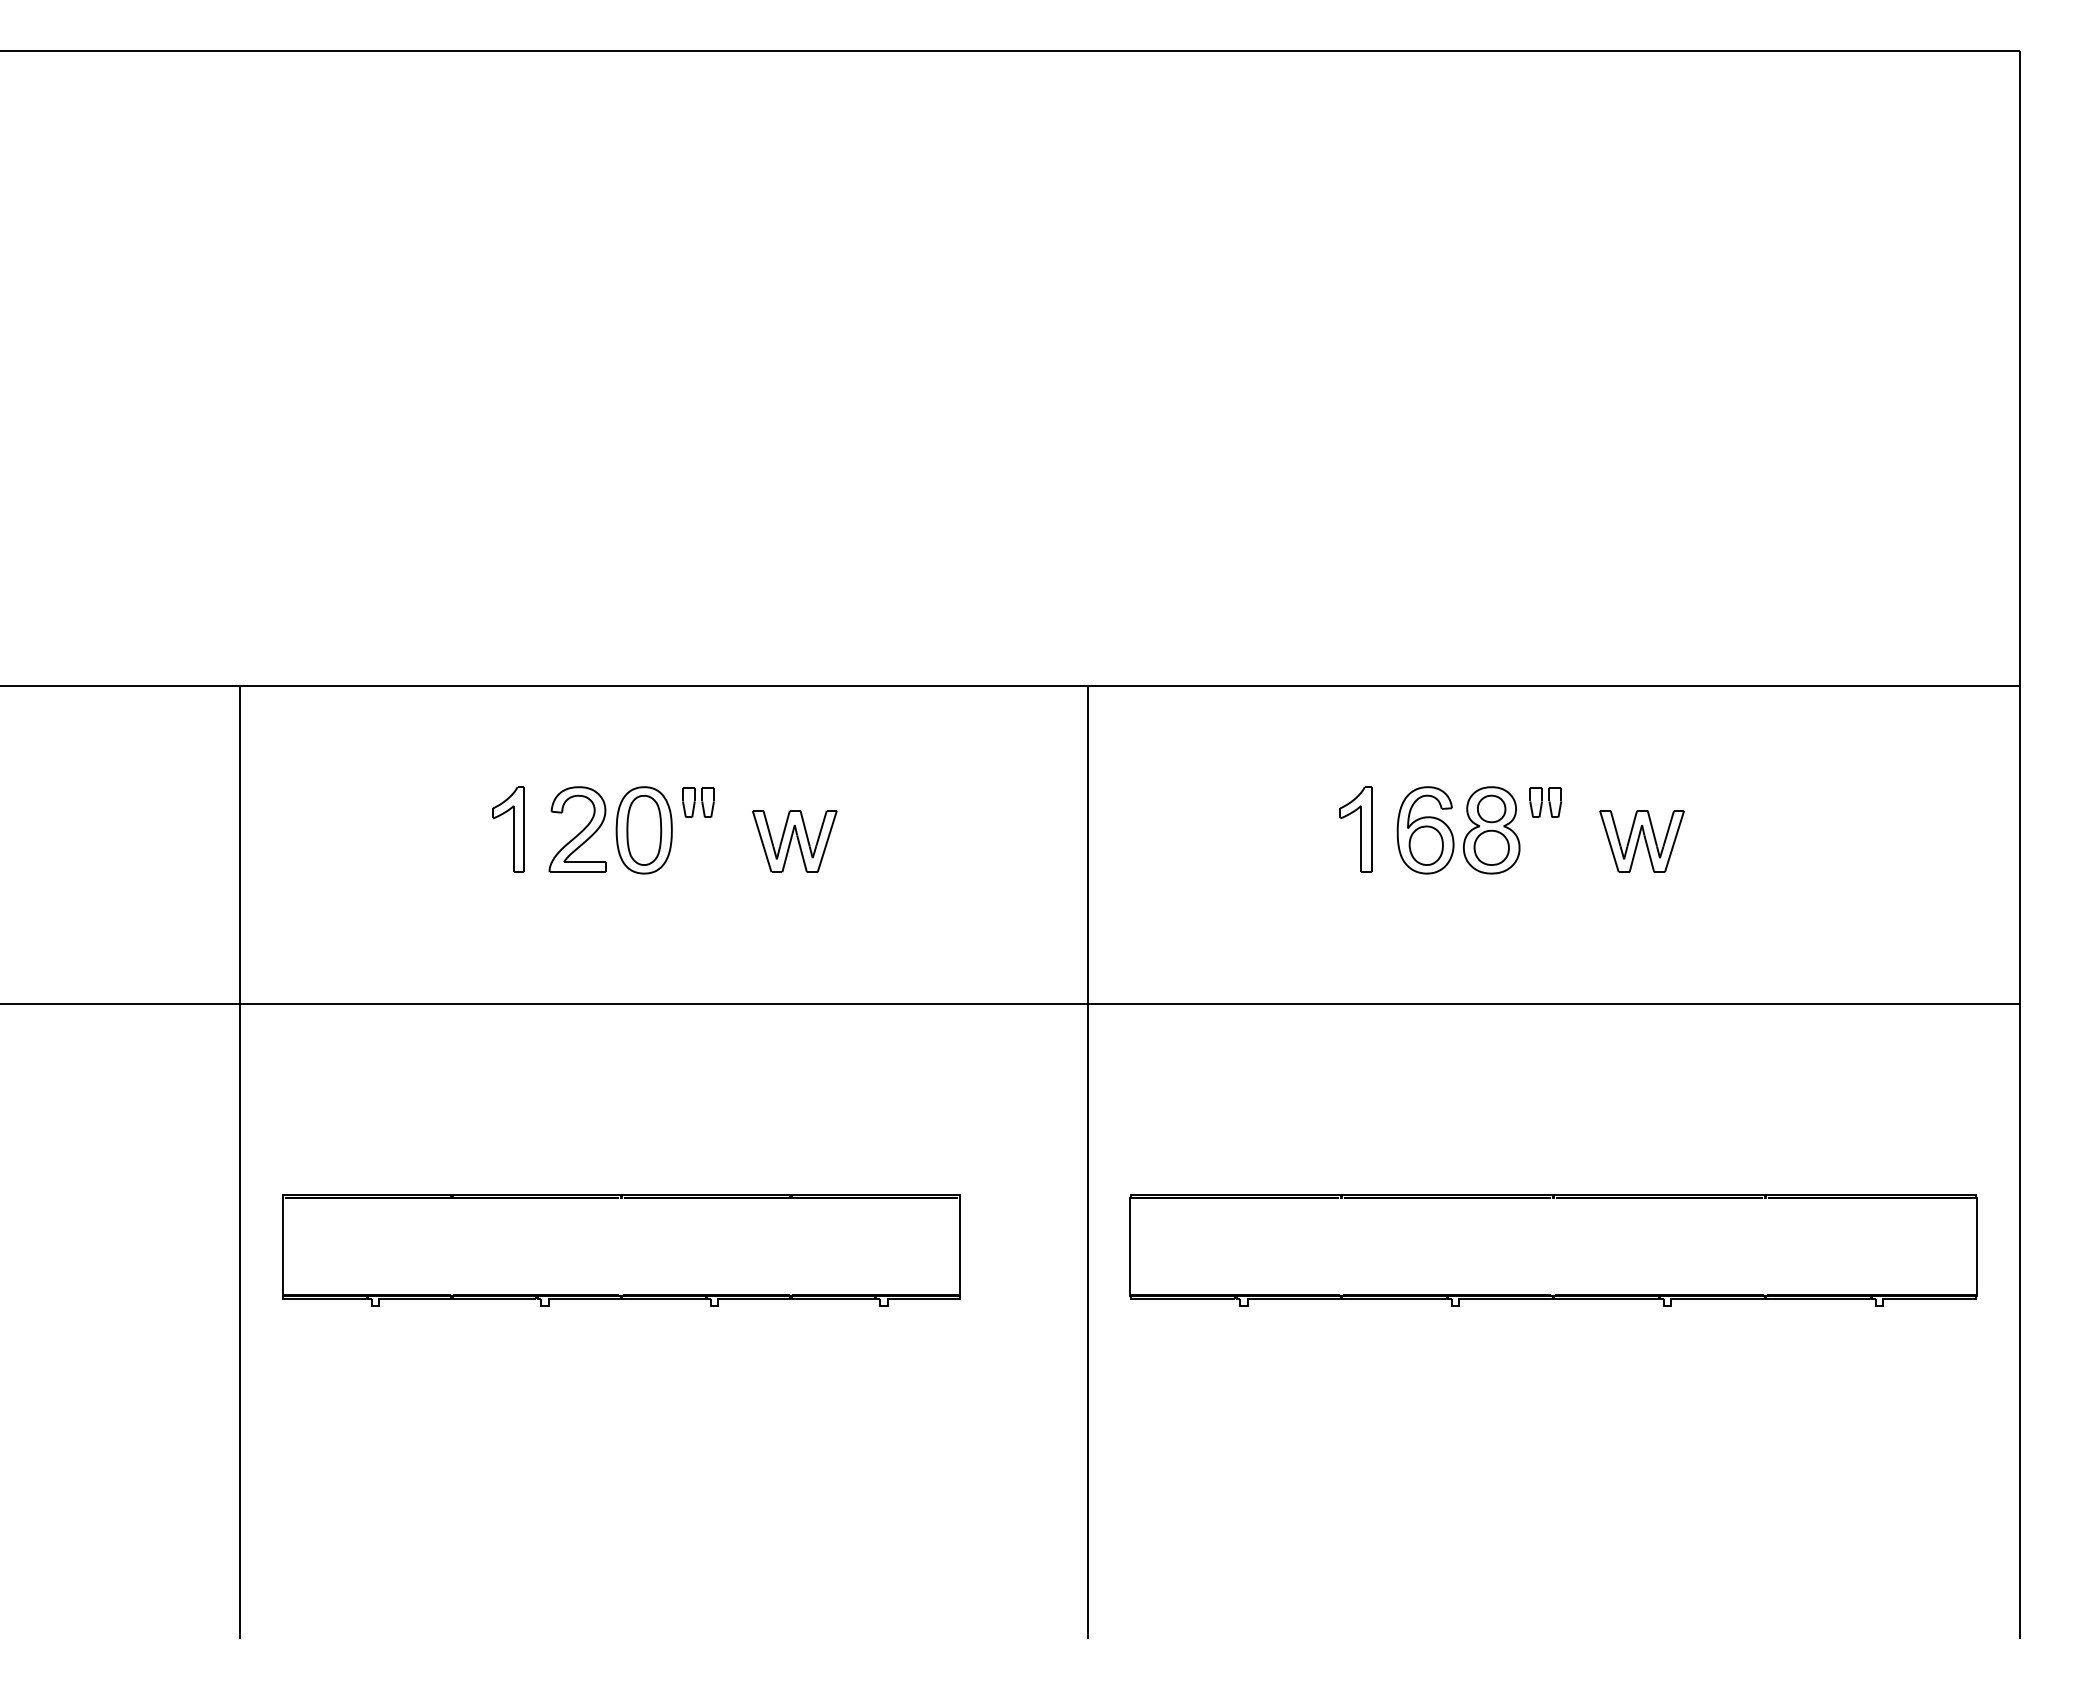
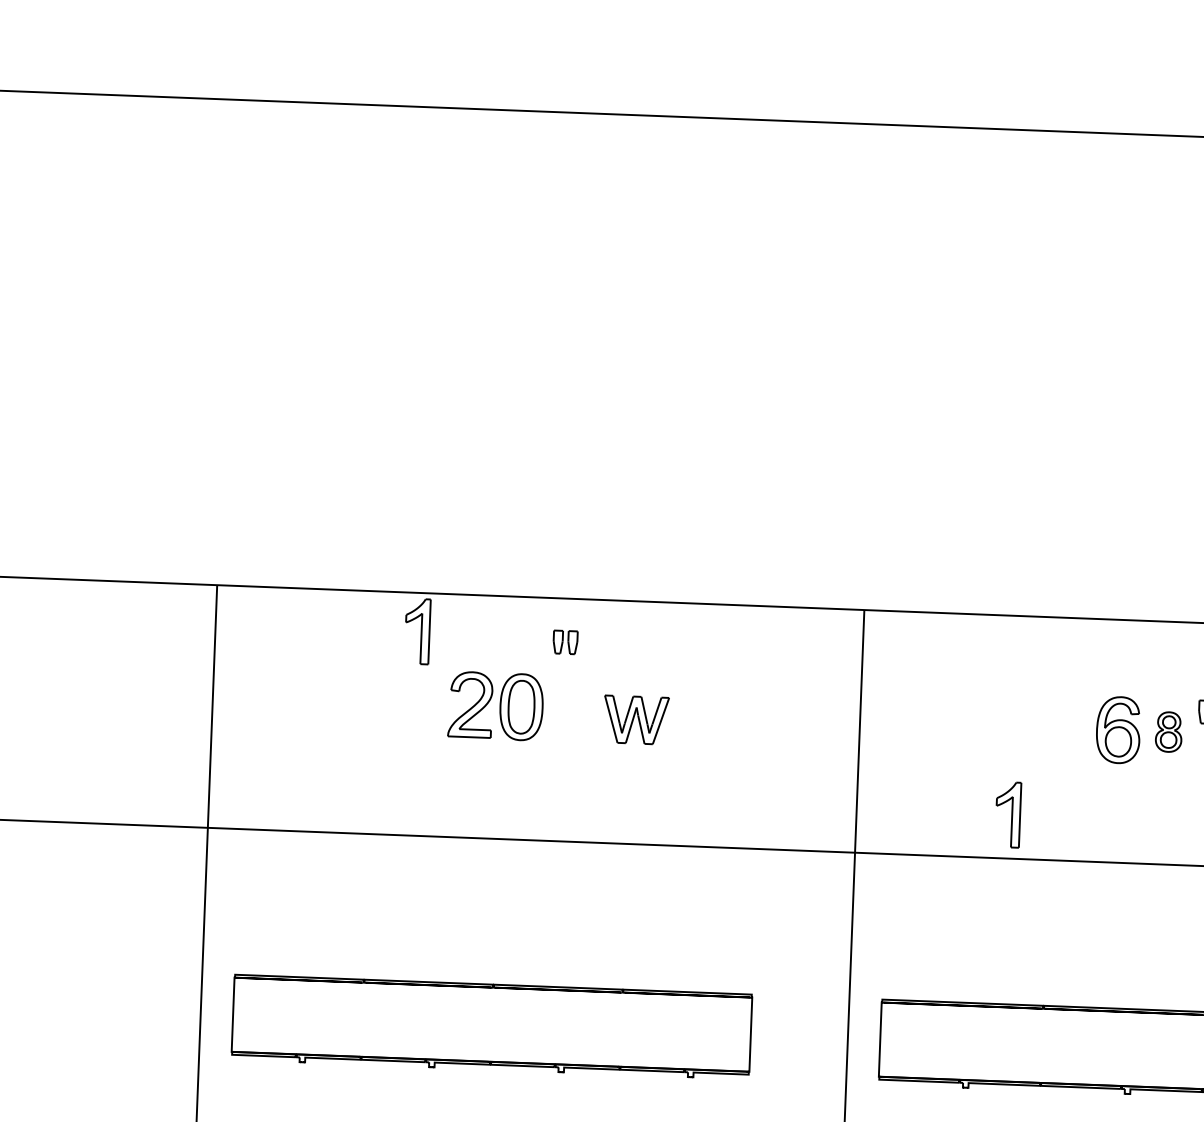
part: (698, 802) -> (565, 642), moved
part: (508, 829) -> (417, 631), moved
part: (1355, 829) -> (1007, 814), moved
part: (1491, 830) -> (1168, 732), size x0.6

